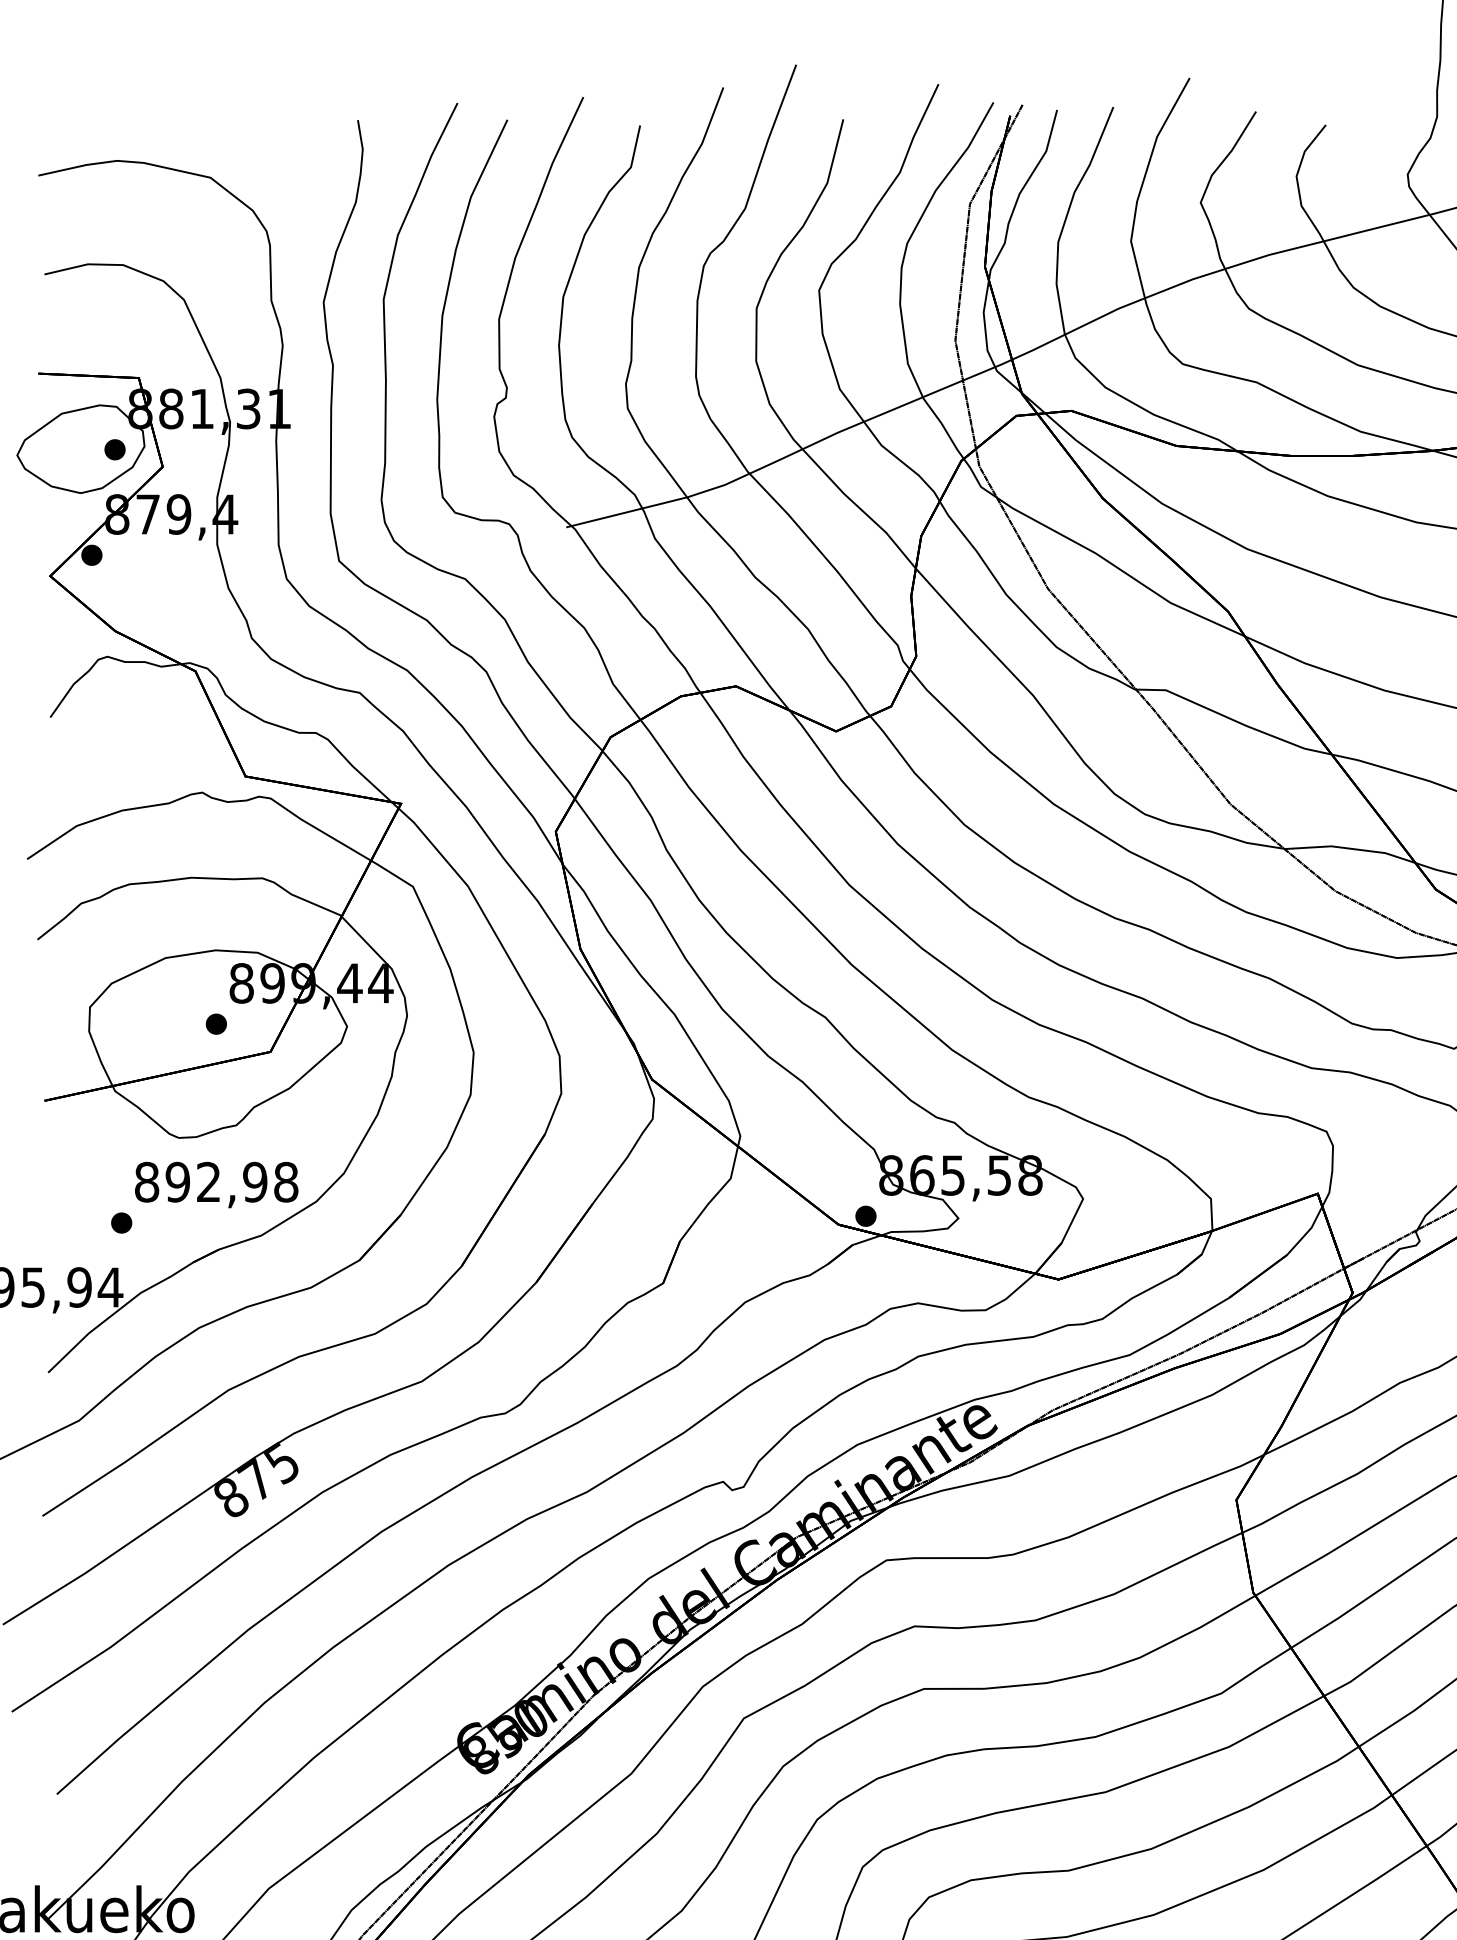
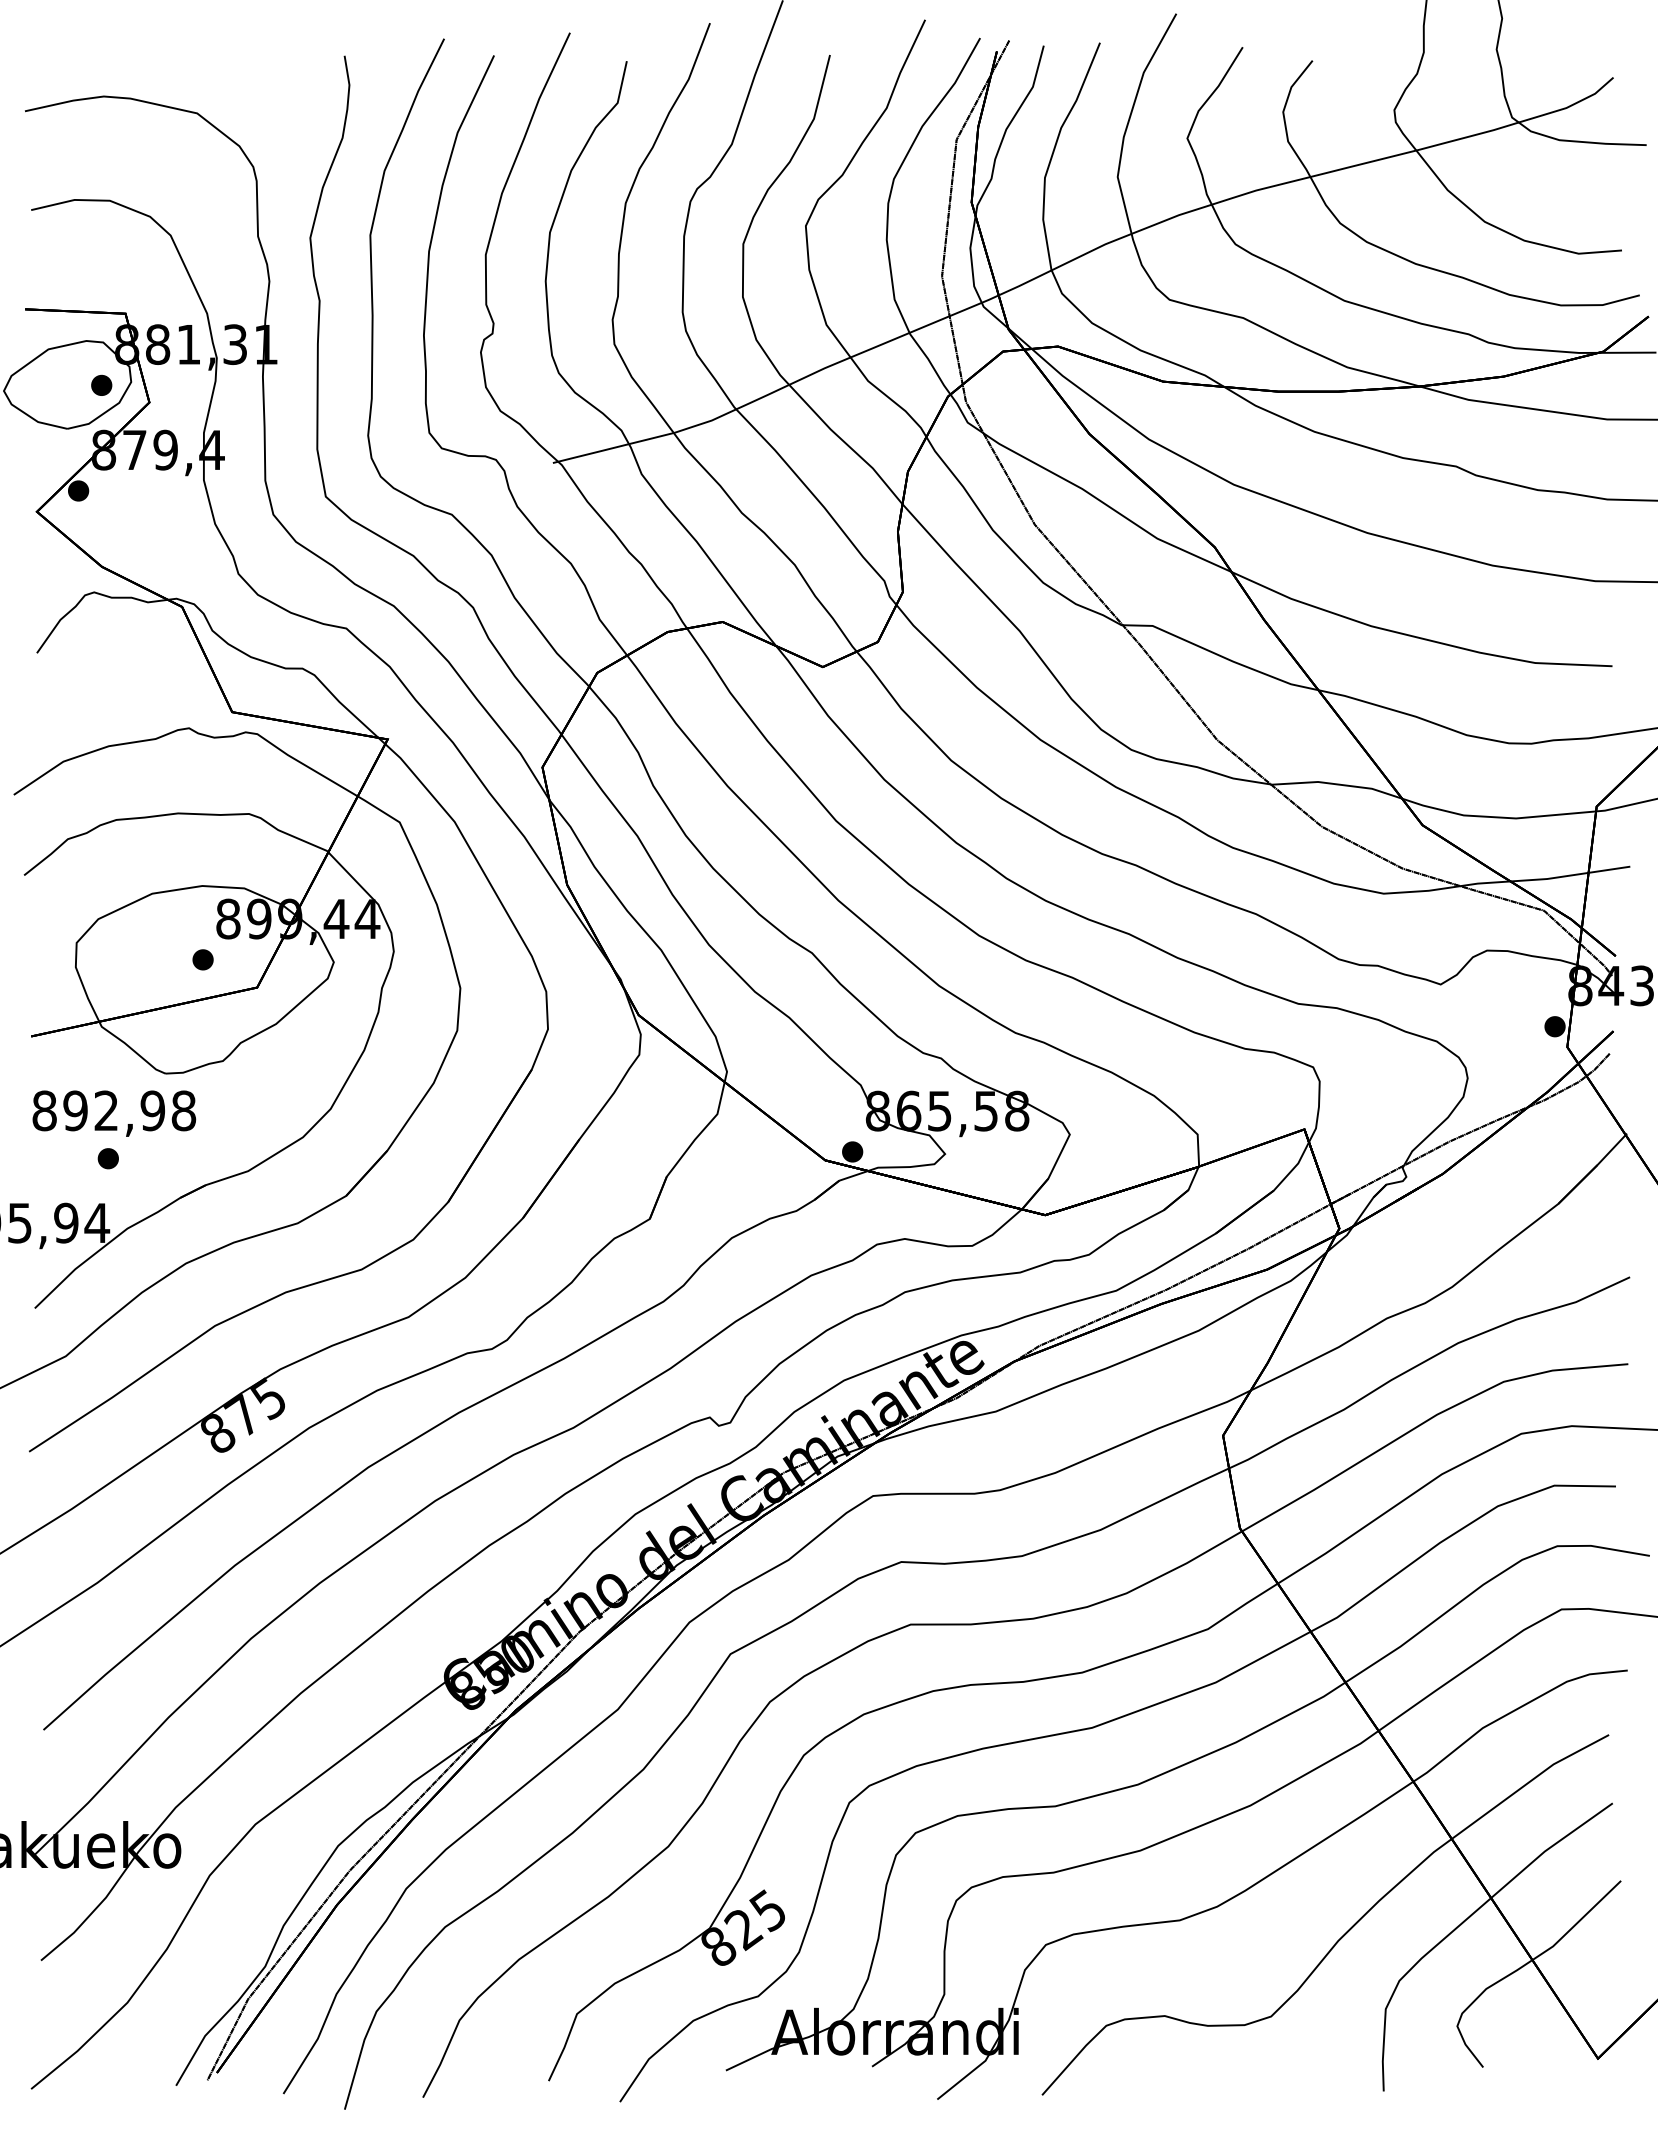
text: (216, 1184) -> (114, 1113), moved

